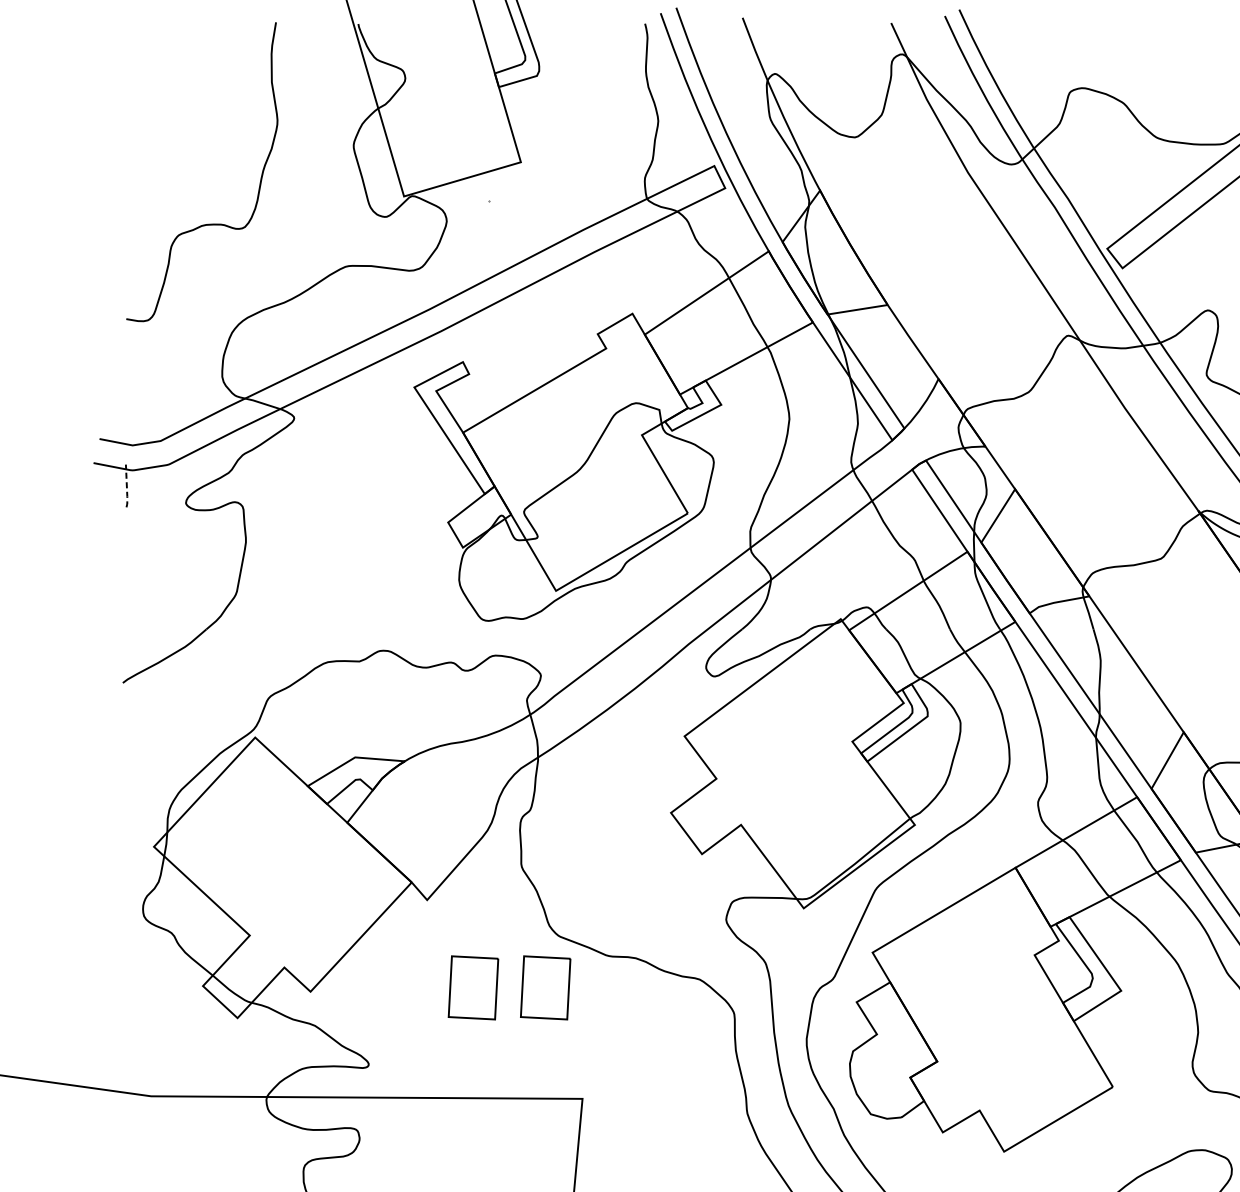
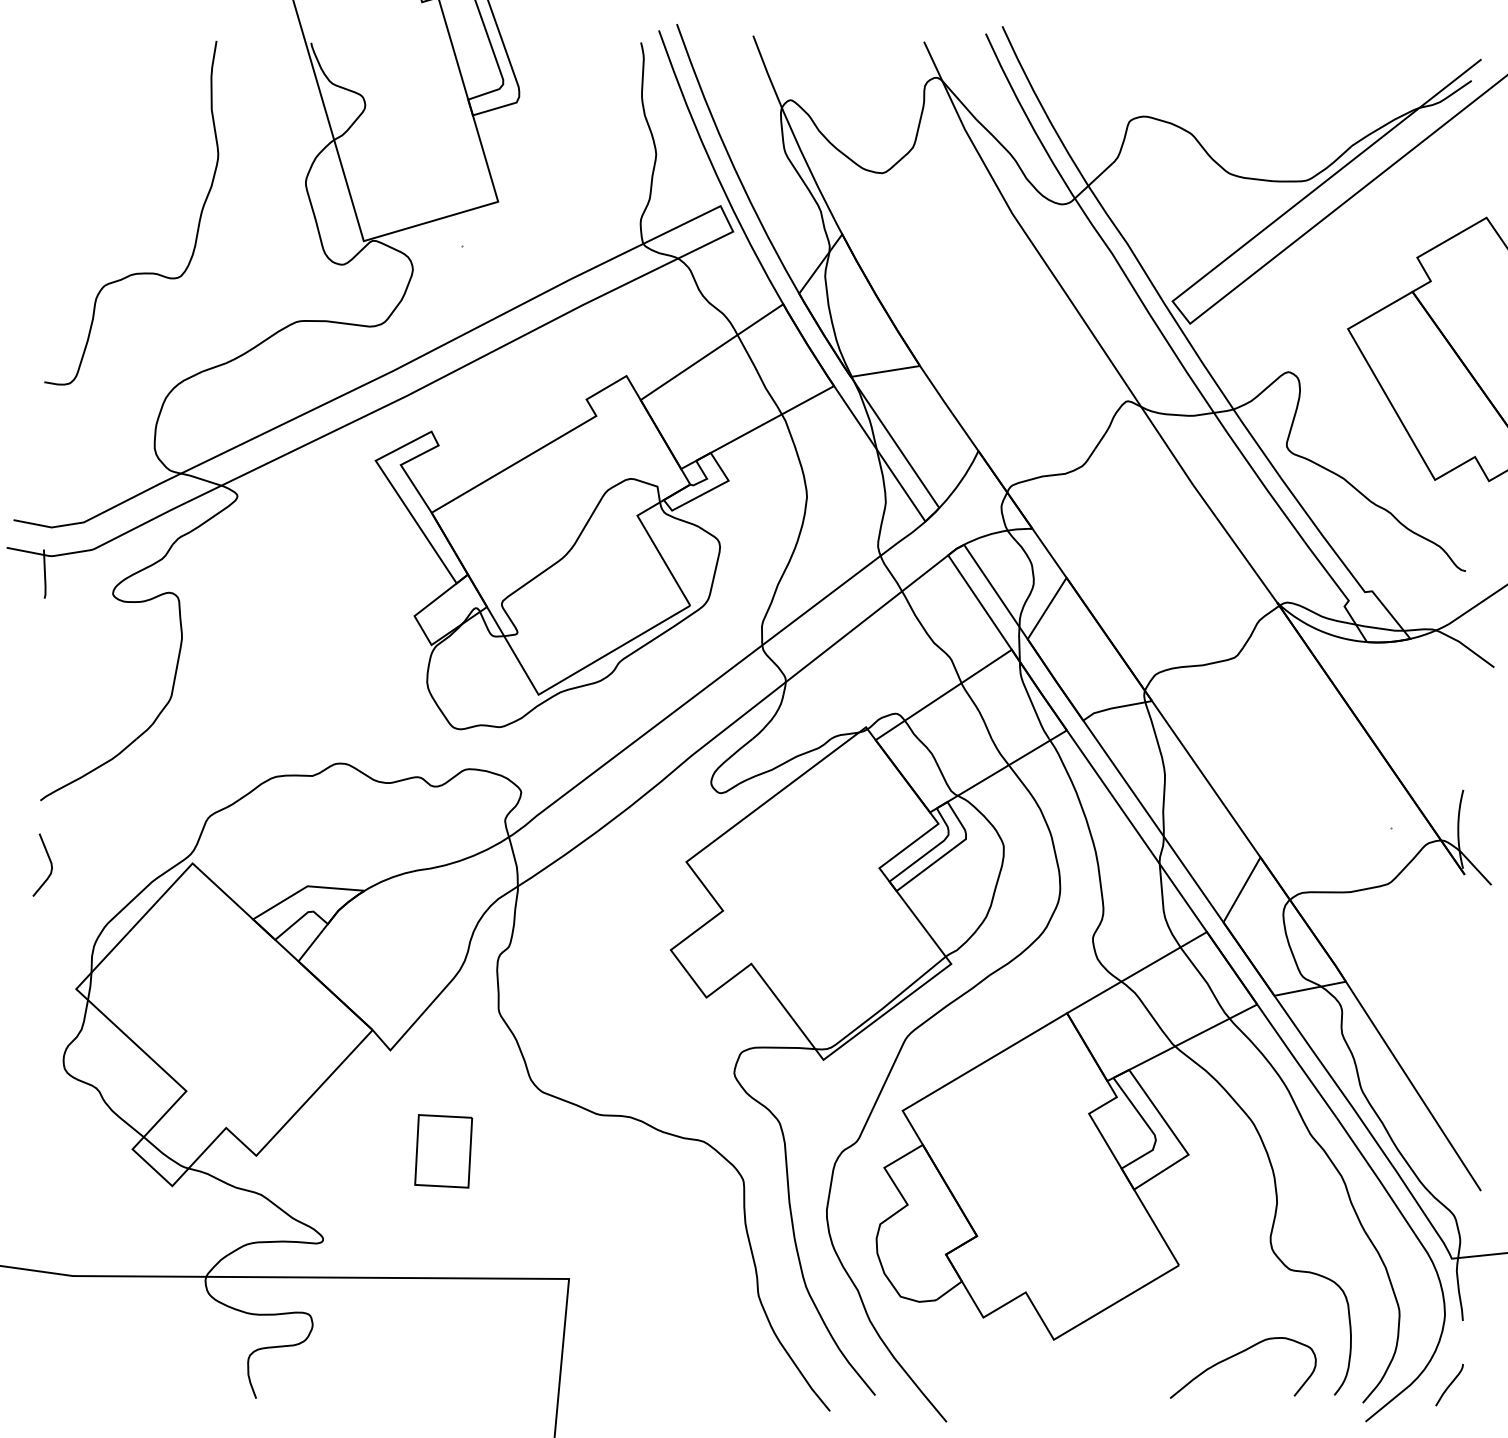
line: (127, 487) -> (45, 575), dashed -> solid
curve: (130, 735) -> (49, 861), added
part: (545, 988) -> (526, 1151), removed

